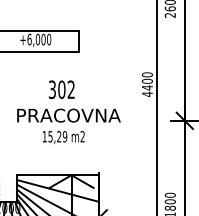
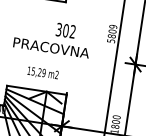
text: (146, 84) -> (111, 33), 4400 -> 5809
text: (61, 89) -> (65, 30), moved
text: (63, 137) -> (42, 73), moved

